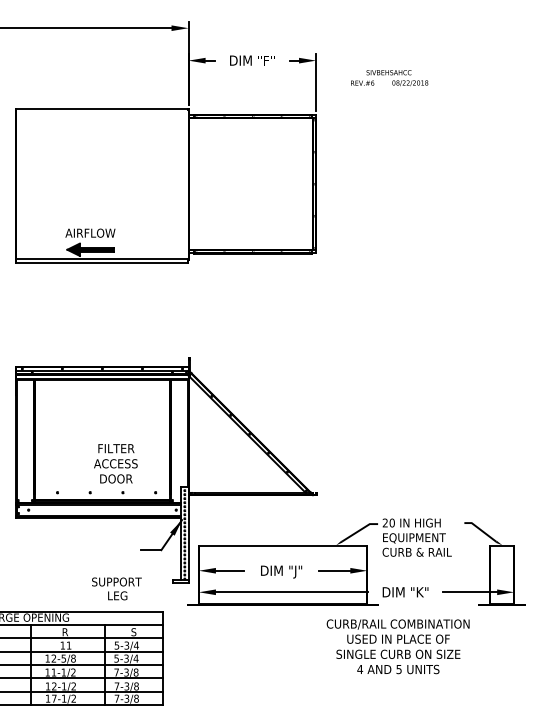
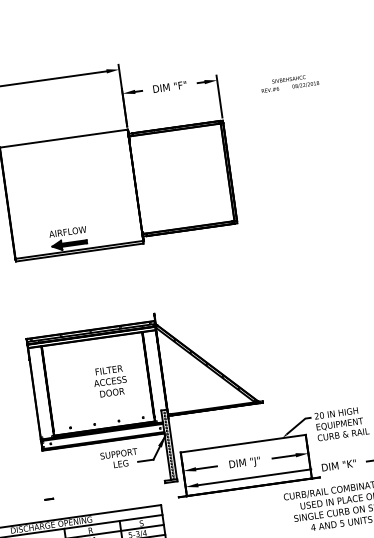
text: (389, 78) -> (289, 83), moved
text: (115, 463) -> (110, 381), moved
line: (15, 582) -> (48, 498), added
text: (116, 588) -> (119, 458), moved

